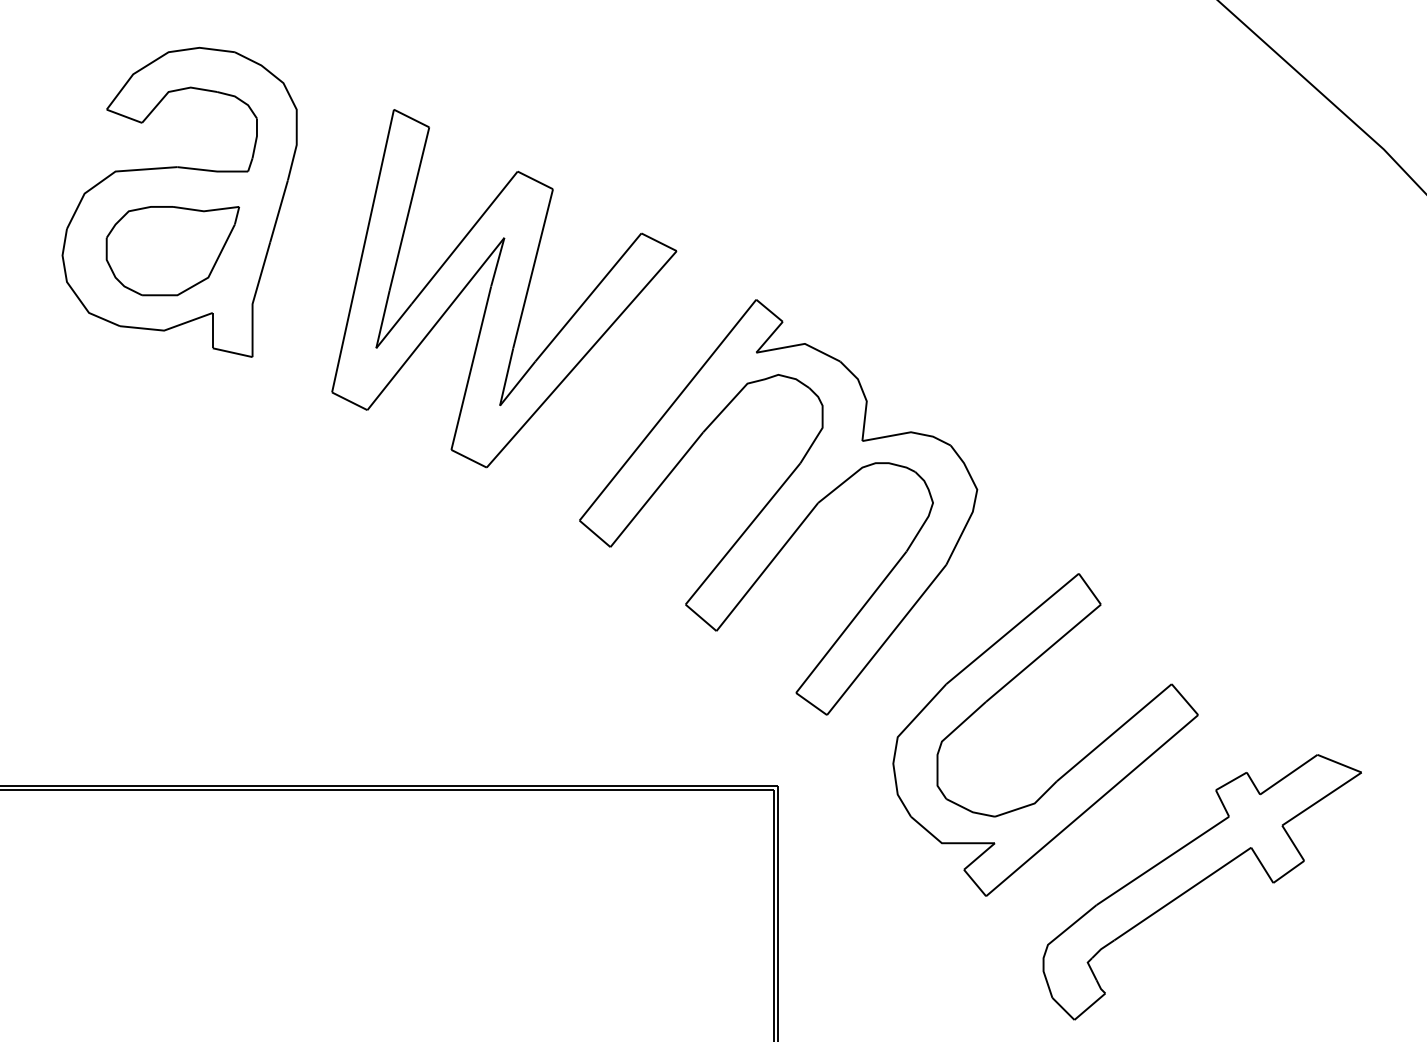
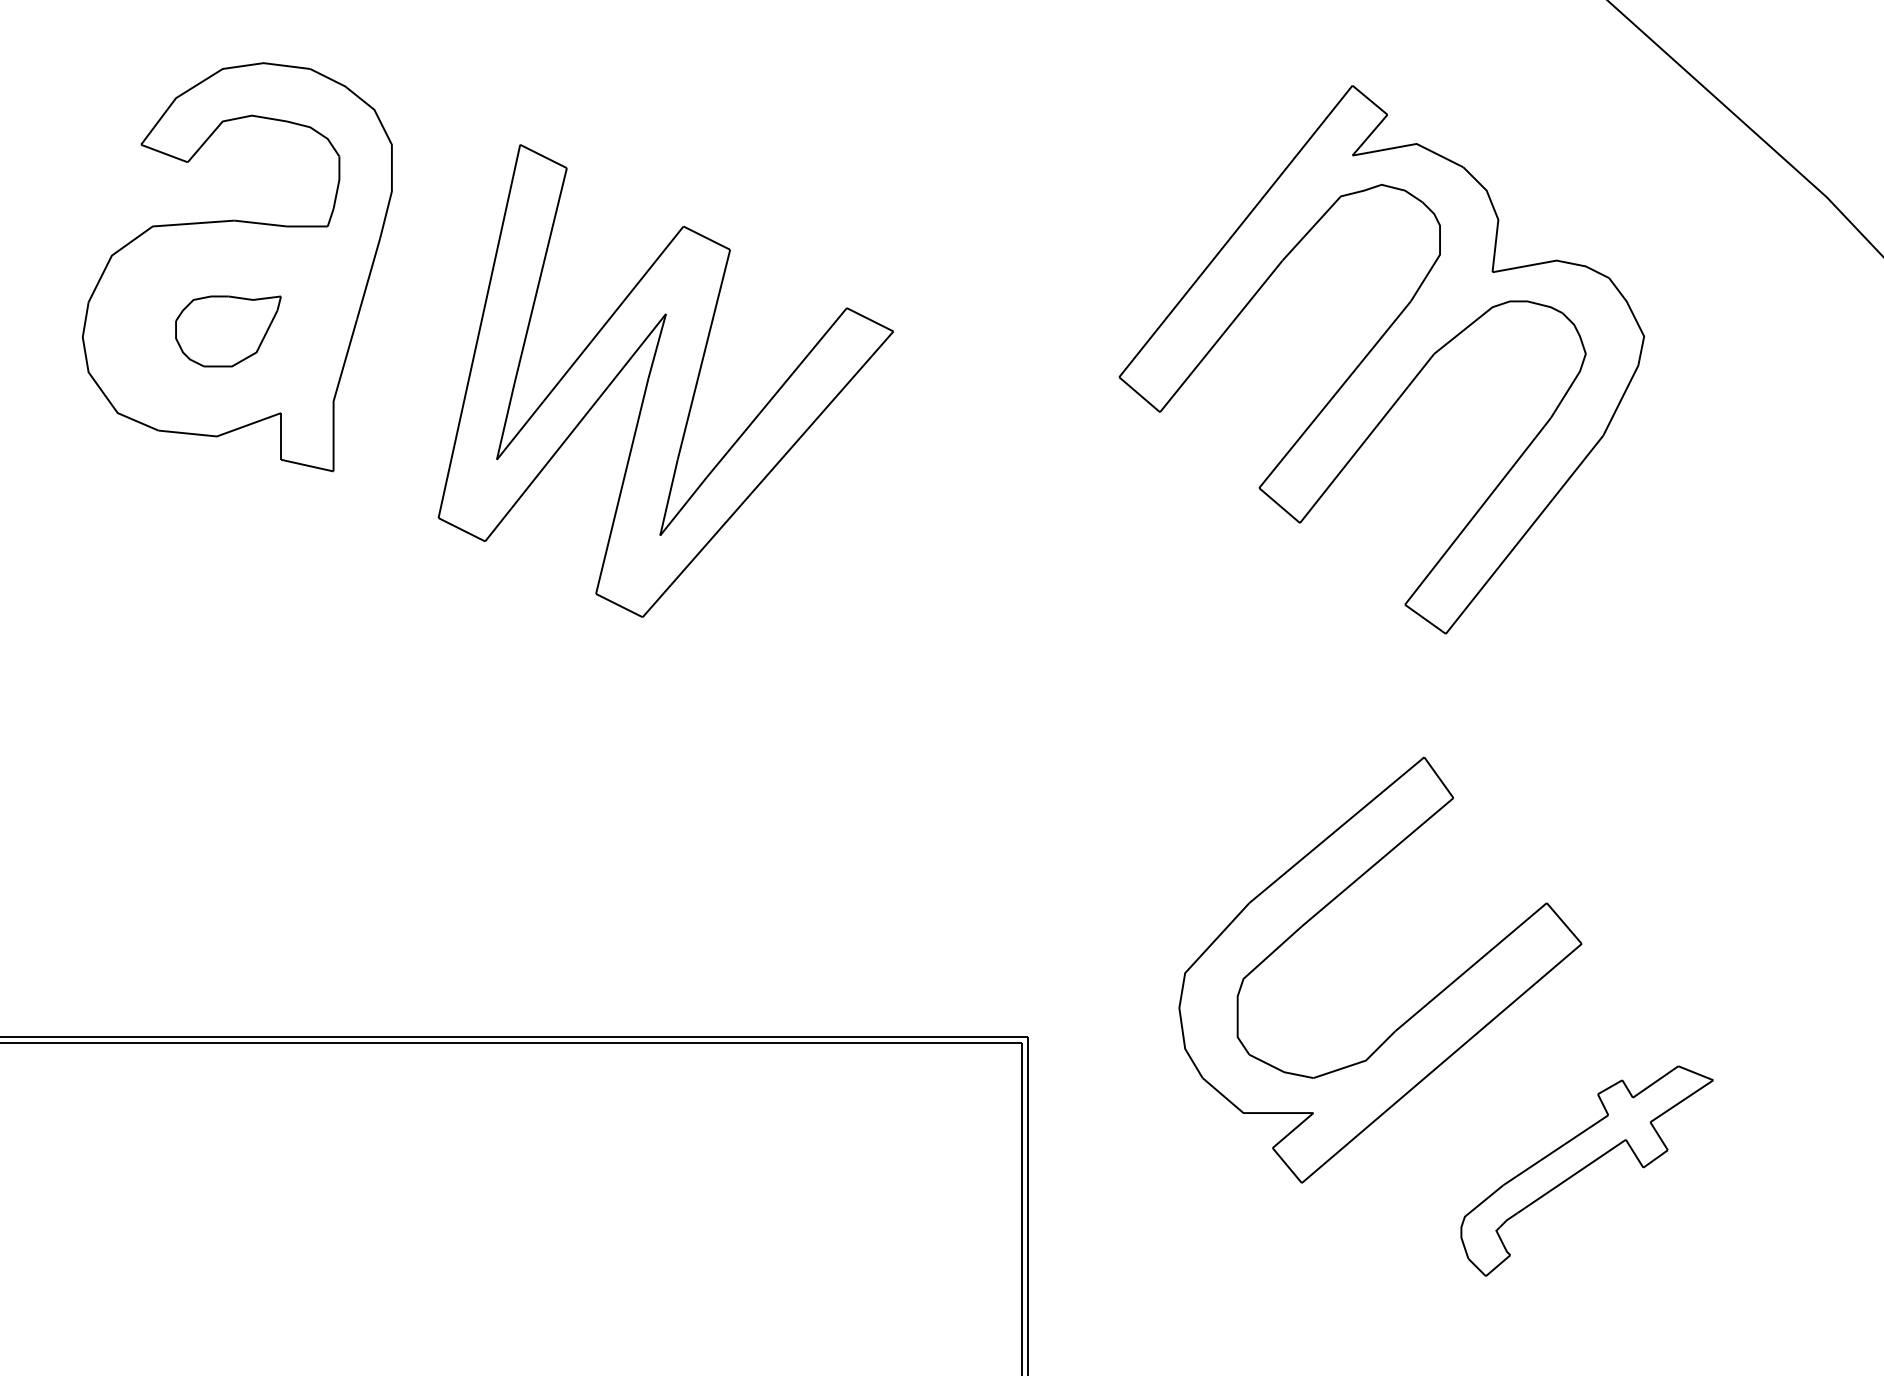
part: (172, 251) -> (228, 331), size x0.6
part: (778, 507) -> (1381, 359), moved
part: (1201, 886) -> (1586, 1170), size x0.6

